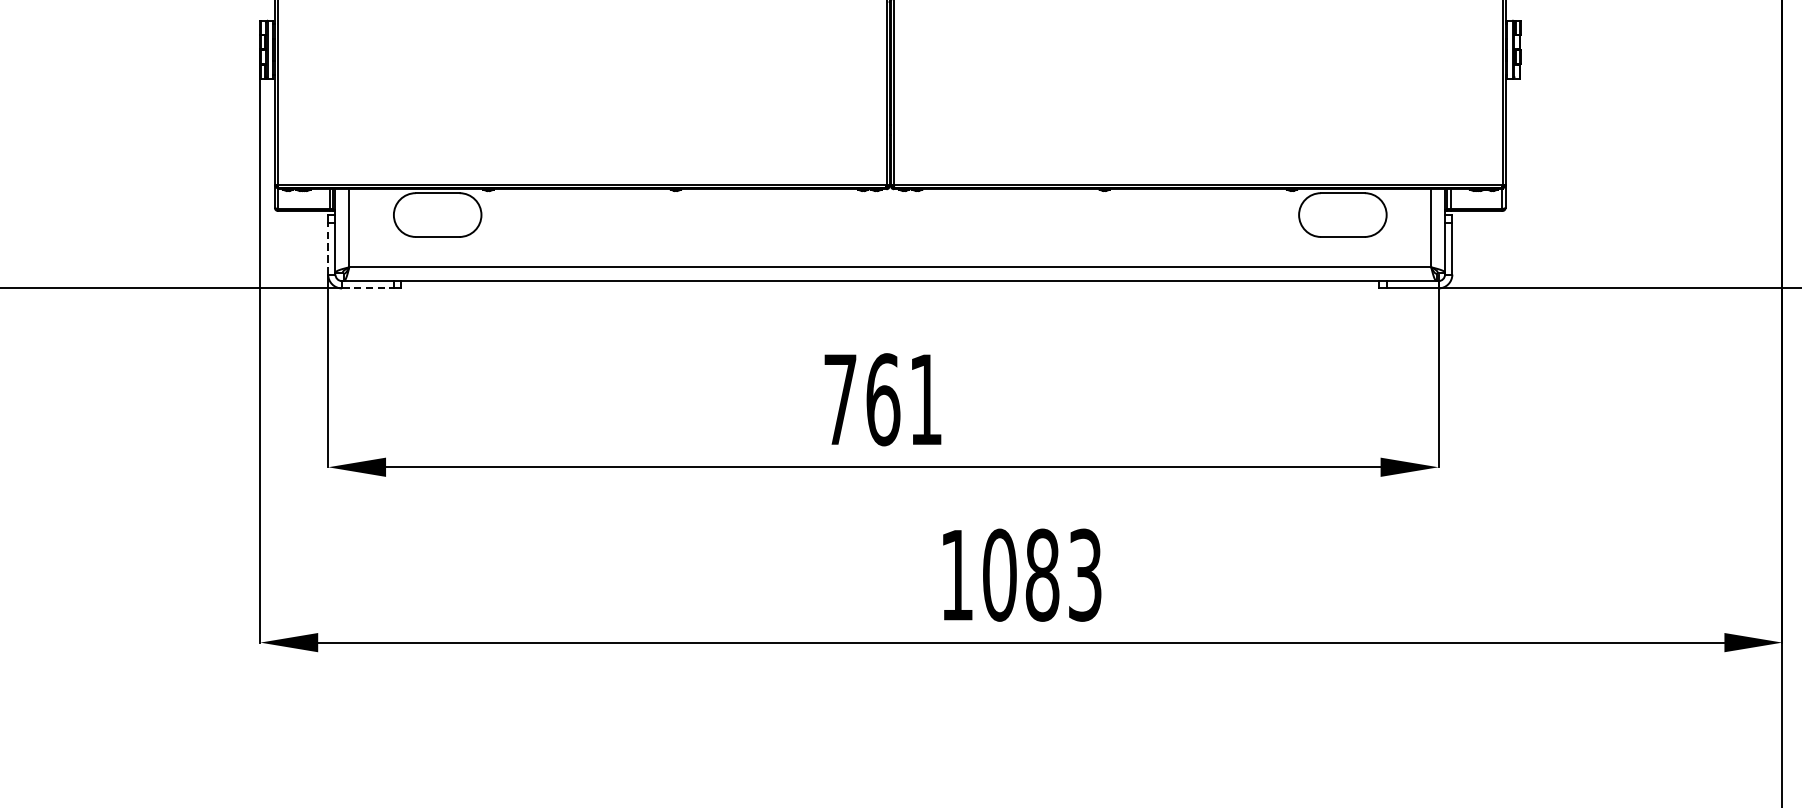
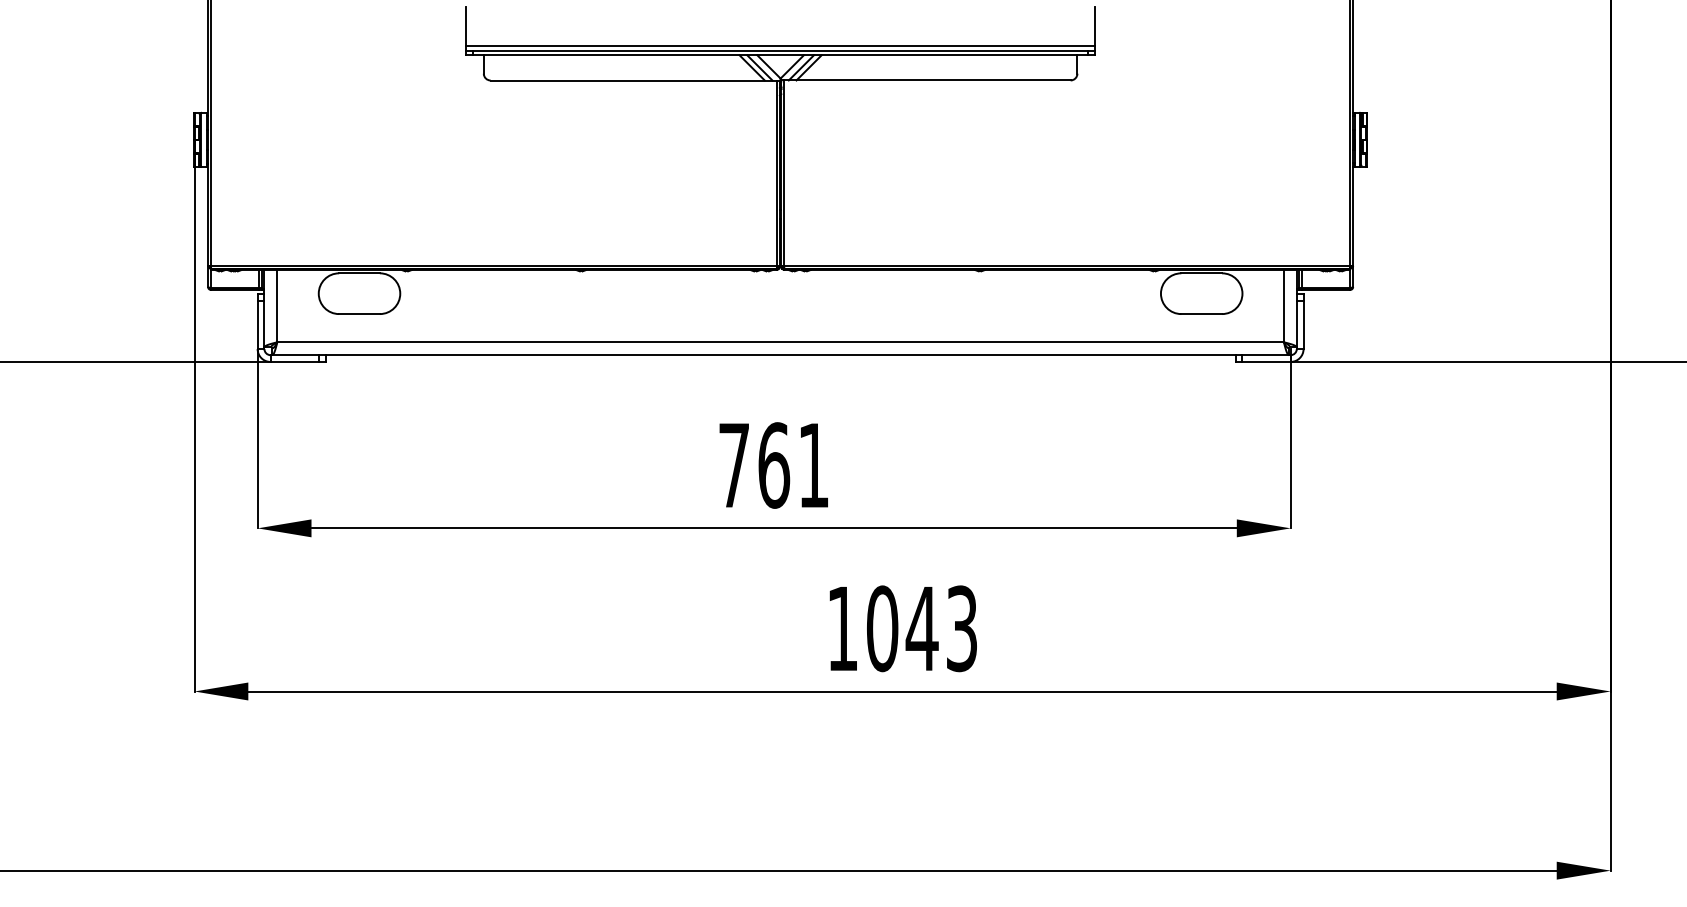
line: (328, 248) -> (257, 324), dashed -> solid
line: (368, 287) -> (295, 361), dashed -> solid
text: (1041, 574) -> (921, 628), 1083 -> 1043

